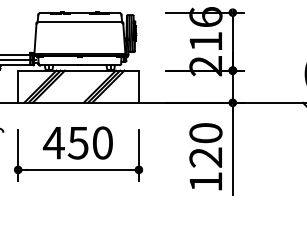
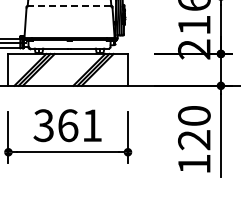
line: (79, 22) -> (69, 6), solid -> dashed
text: (77, 142) -> (67, 125), 450 -> 361

